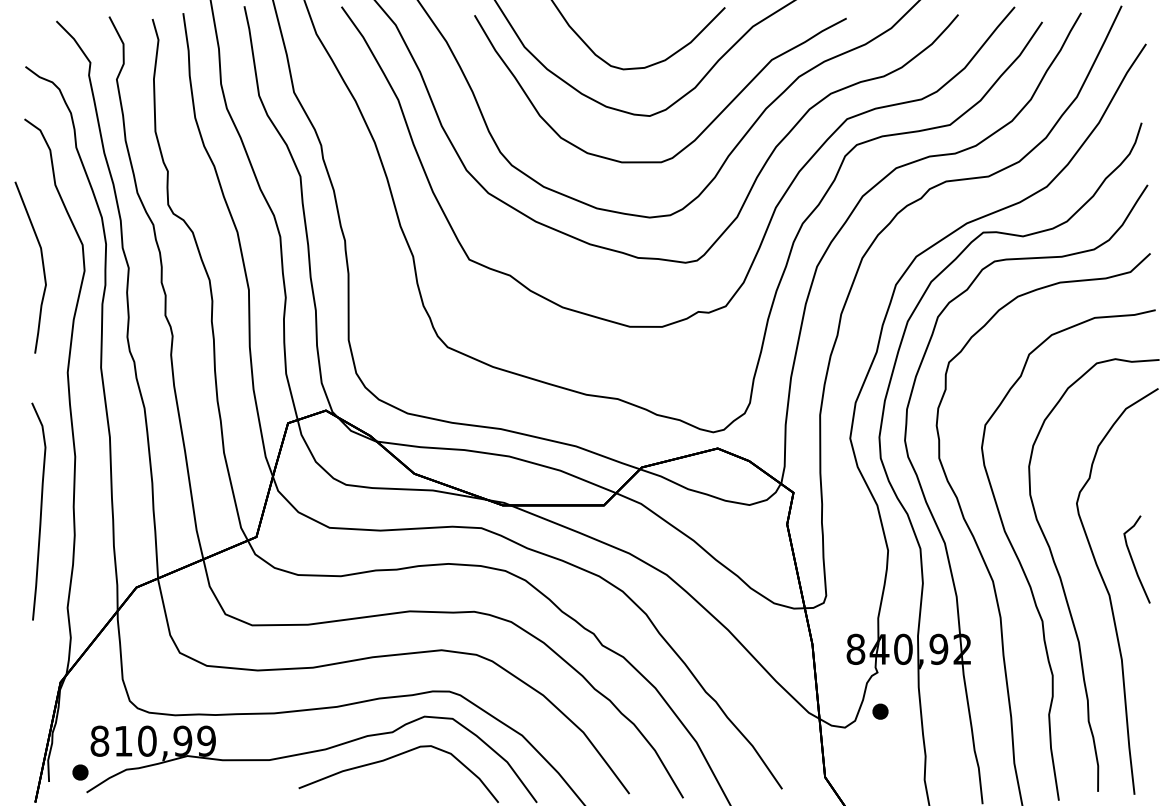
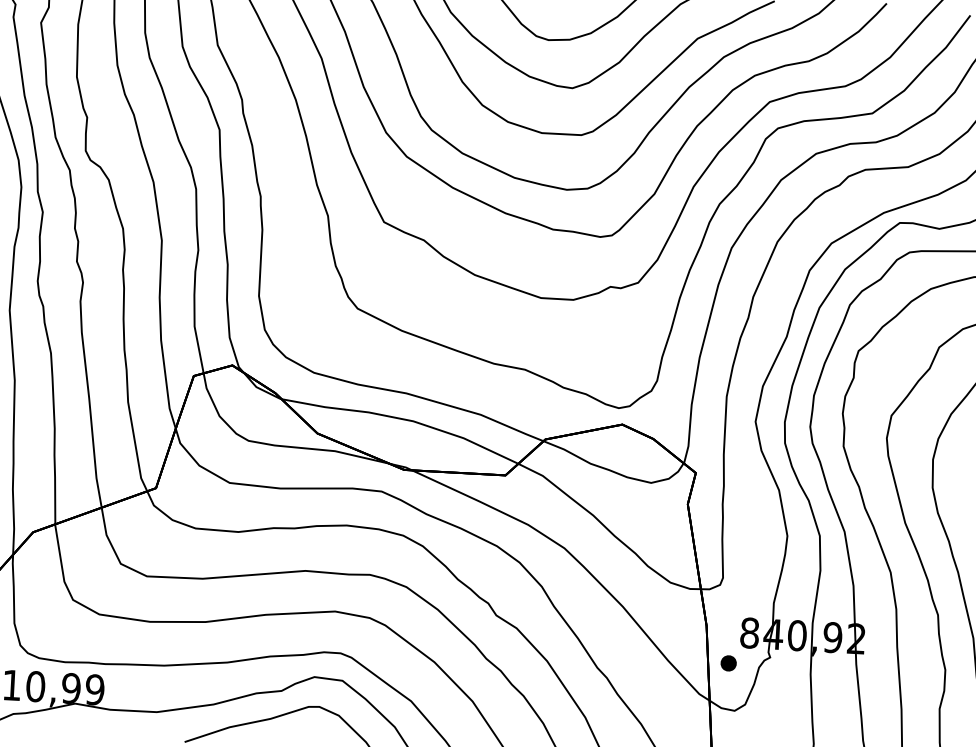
part: (880, 711) -> (728, 663), moved

